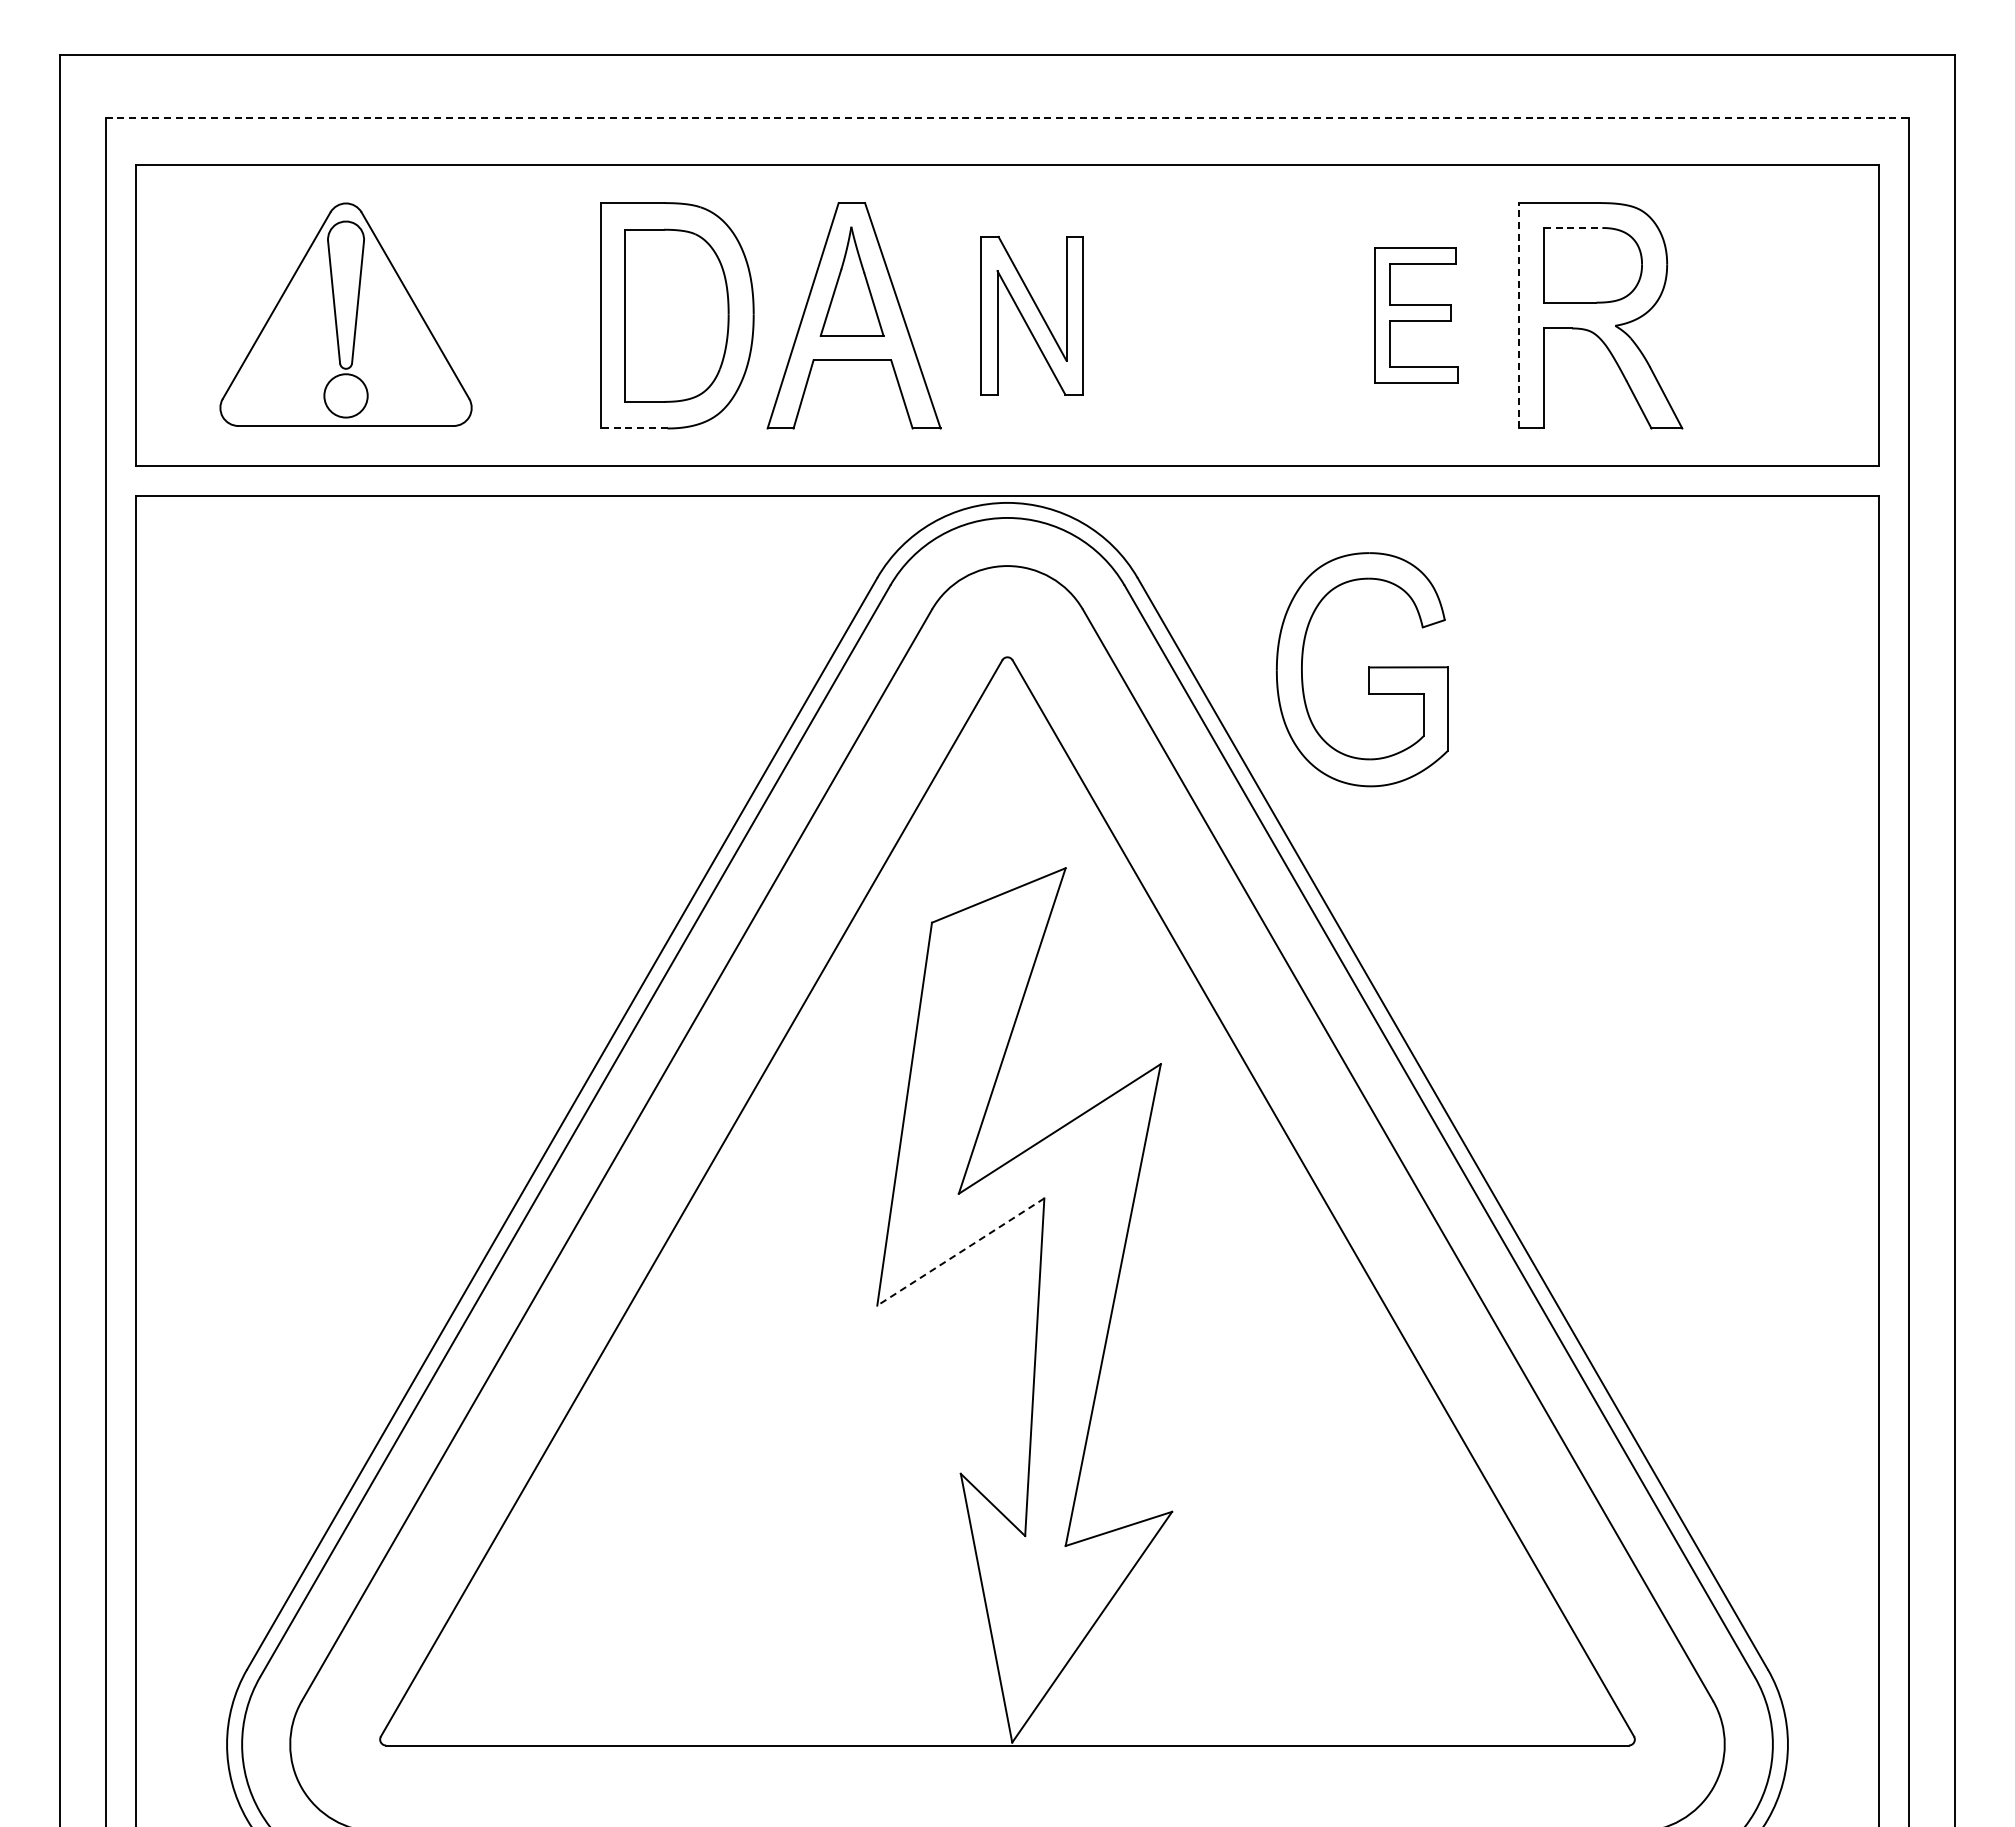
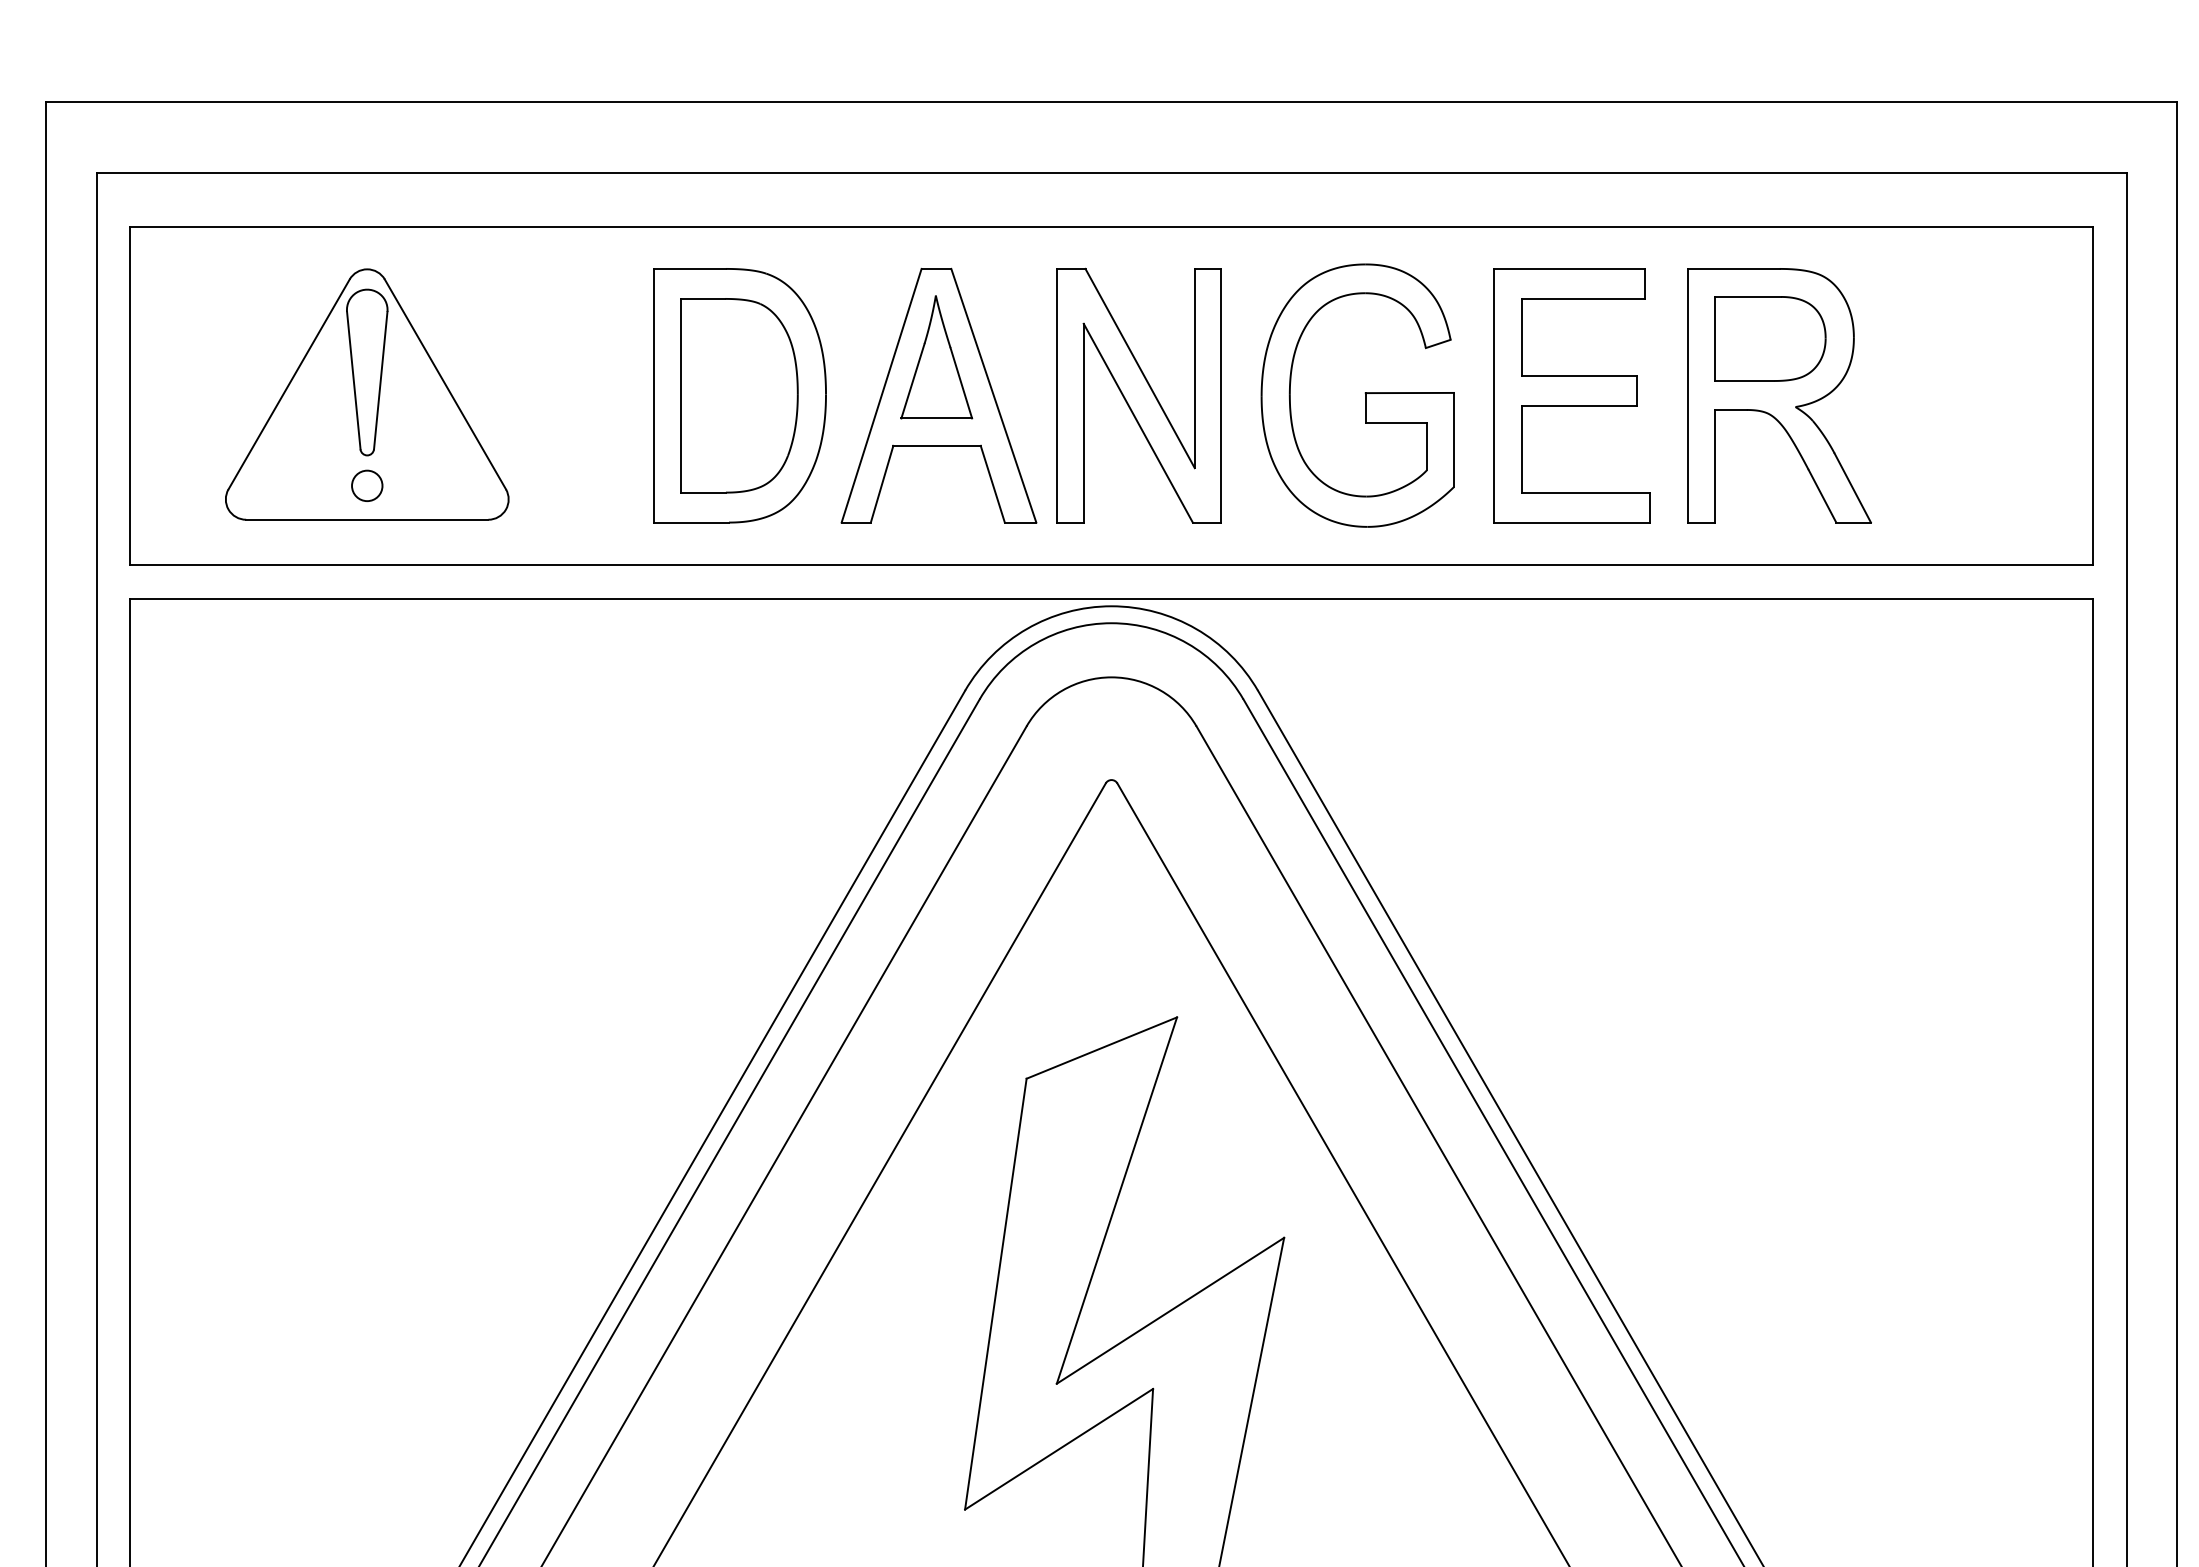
line: (1007, 118) -> (1111, 173), dashed -> solid
line: (1573, 228) -> (1748, 297), dashed -> solid
part: (1031, 315) -> (1138, 395), size x1.43
part: (1416, 315) -> (1571, 395), size x1.67
line: (1519, 315) -> (1687, 395), dashed -> solid
circle: (345, 395) -> (366, 485), size x0.62
line: (633, 428) -> (690, 522), dashed -> solid
part: (1368, 669) -> (1364, 395), moved
line: (960, 1252) -> (1058, 1449), dashed -> solid

